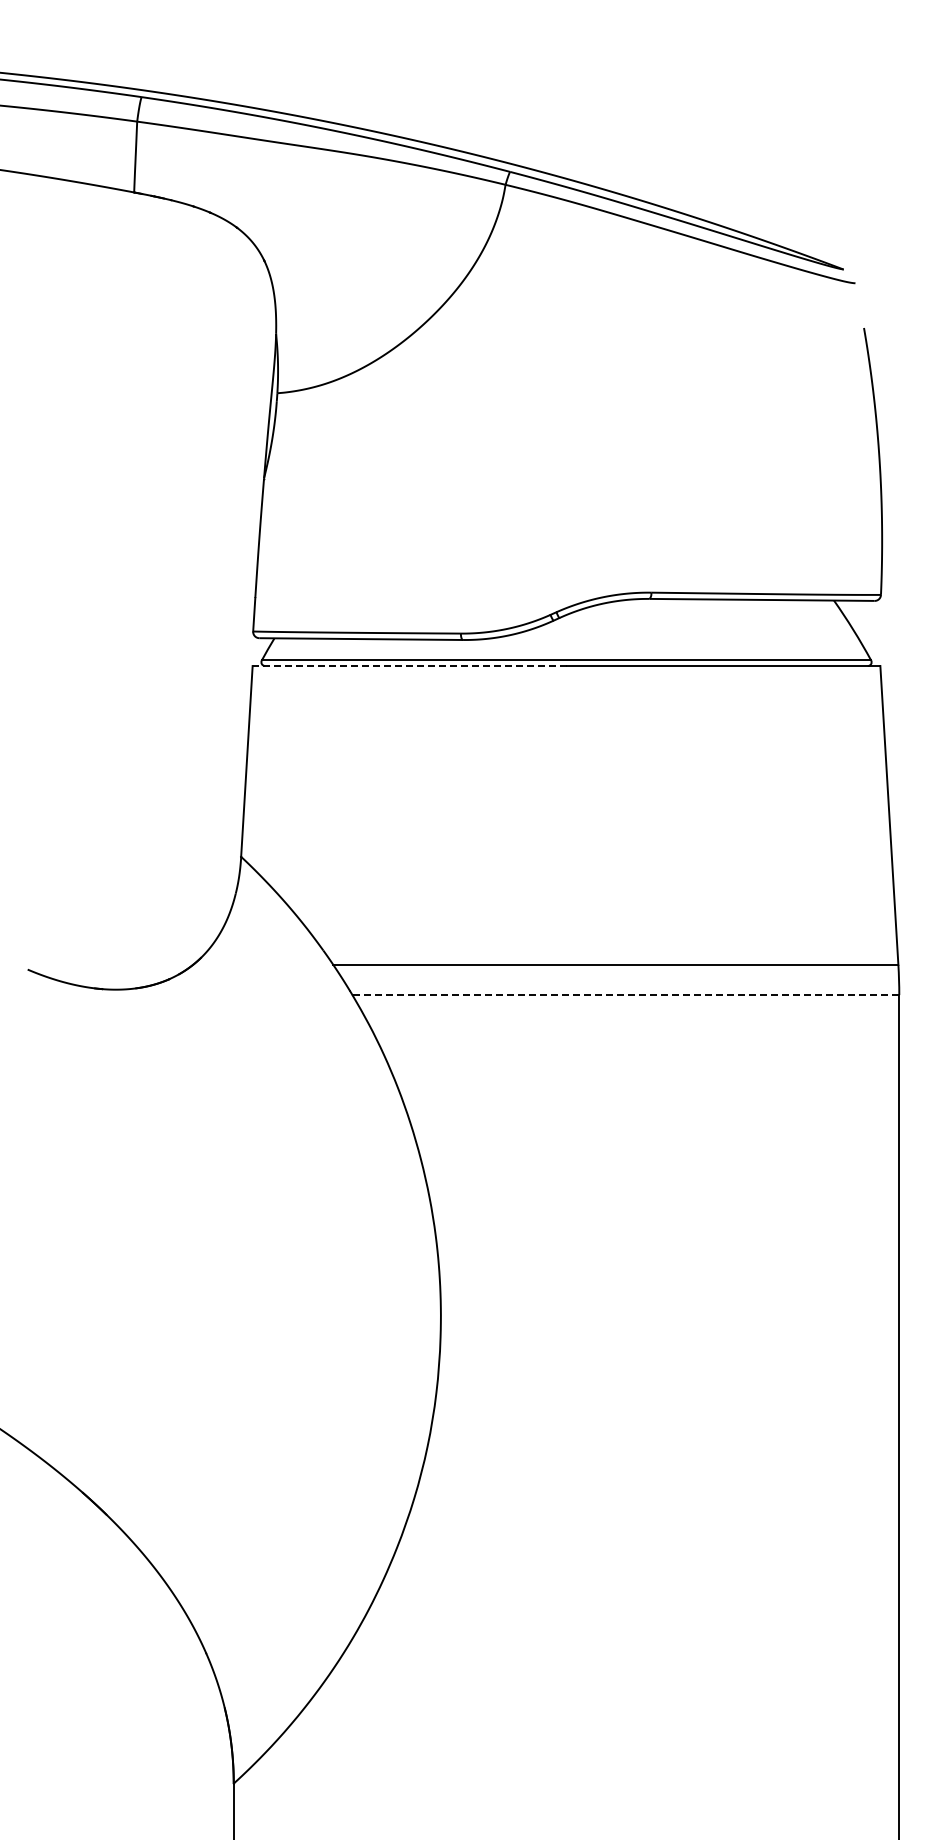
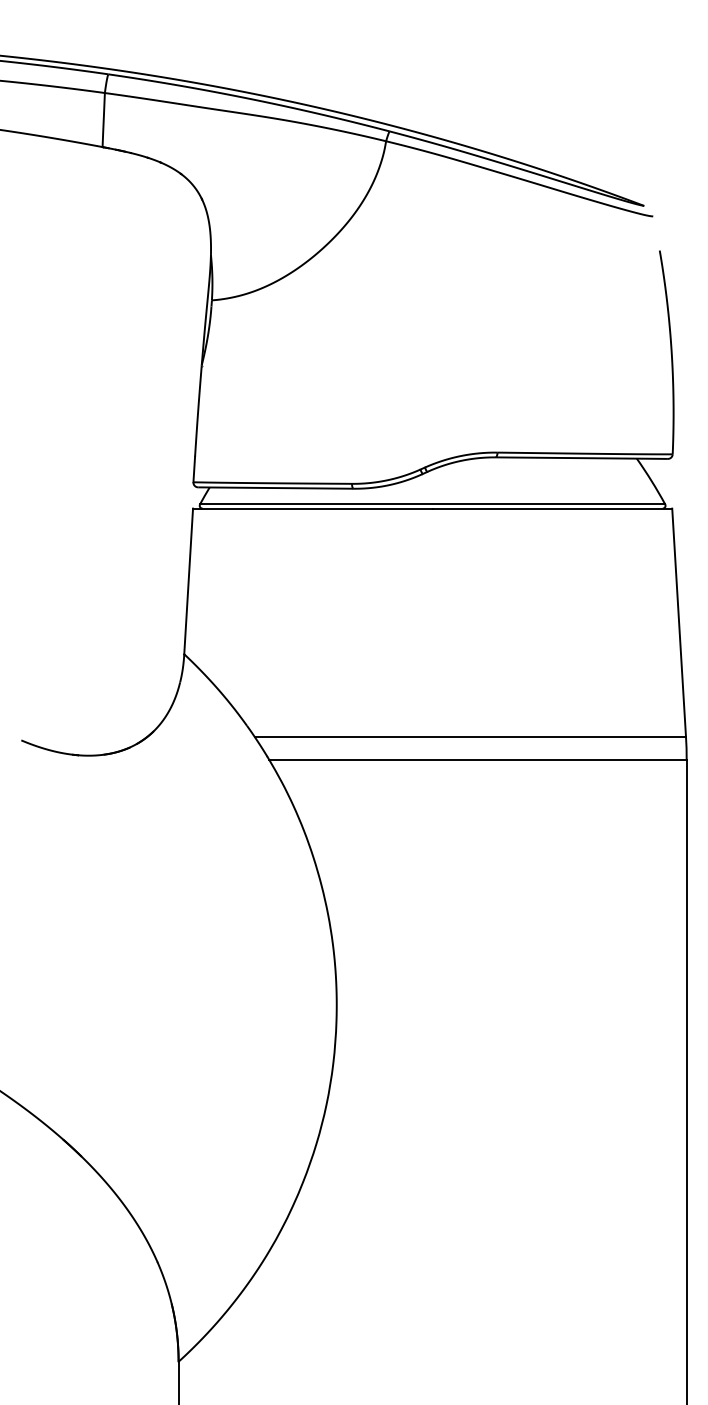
line: (409, 666) -> (312, 508), dashed -> solid
line: (625, 995) -> (477, 760), dashed -> solid

